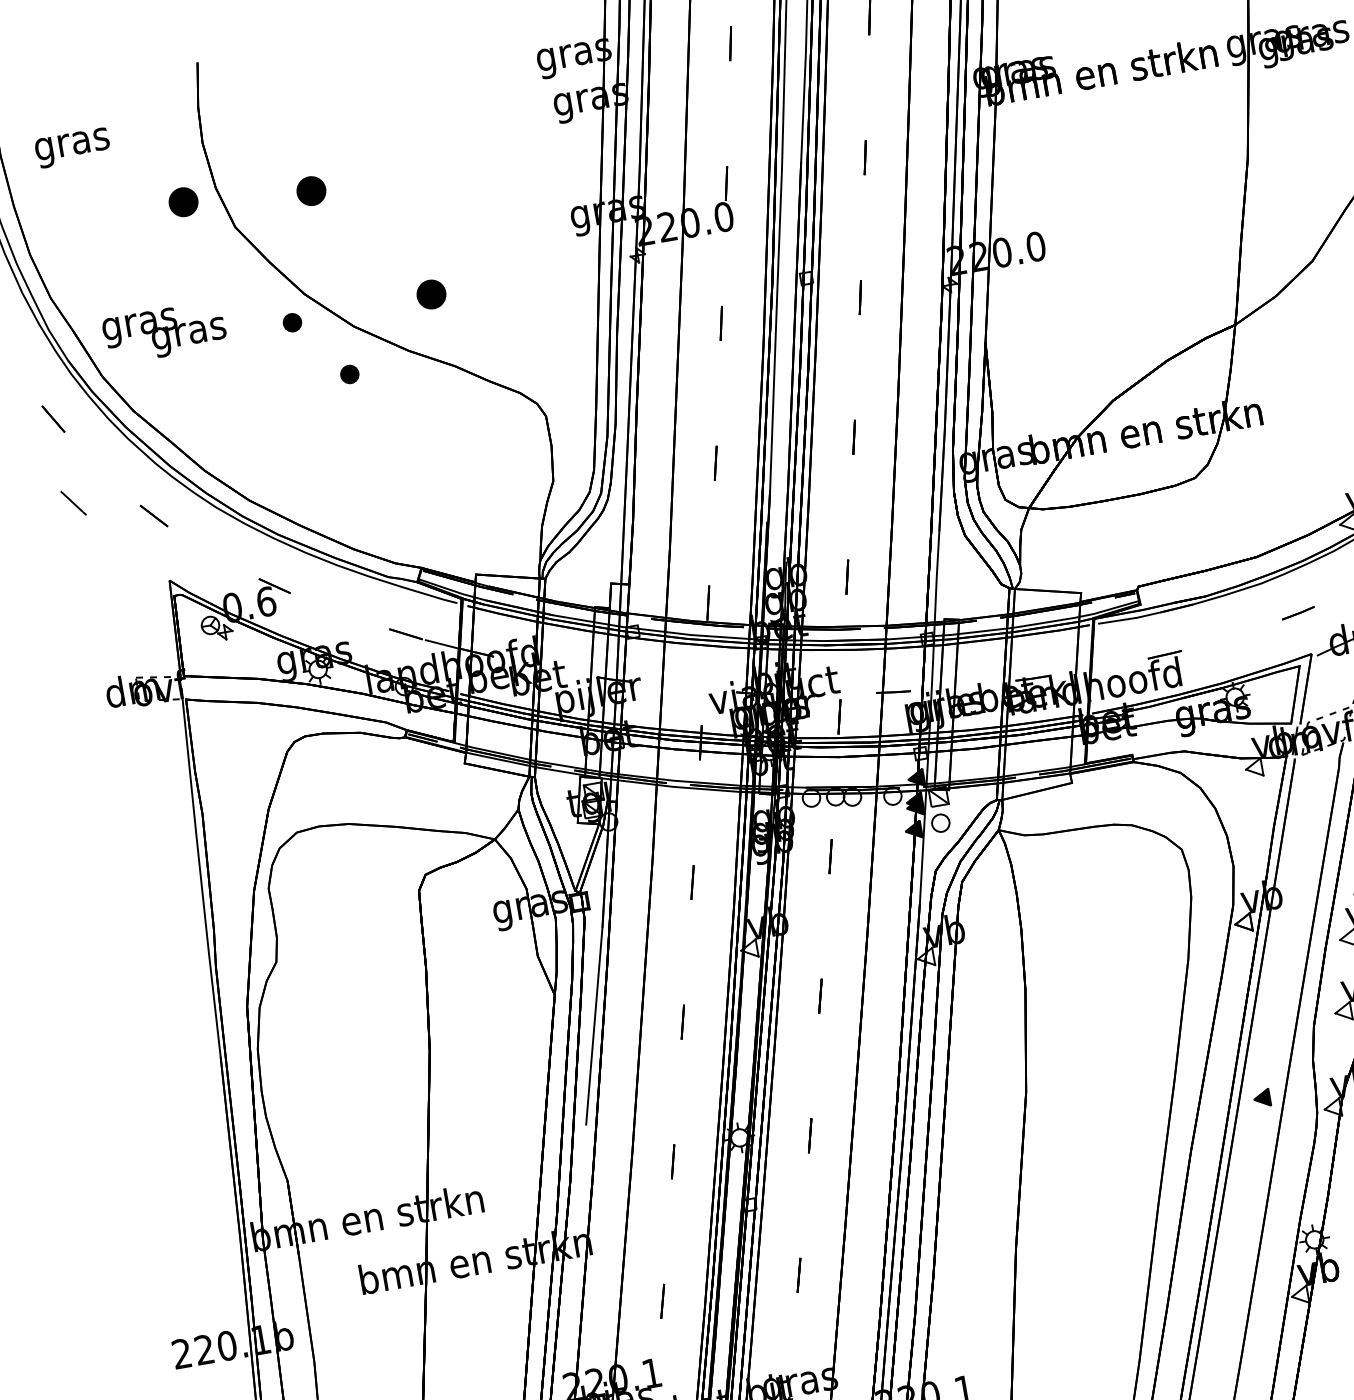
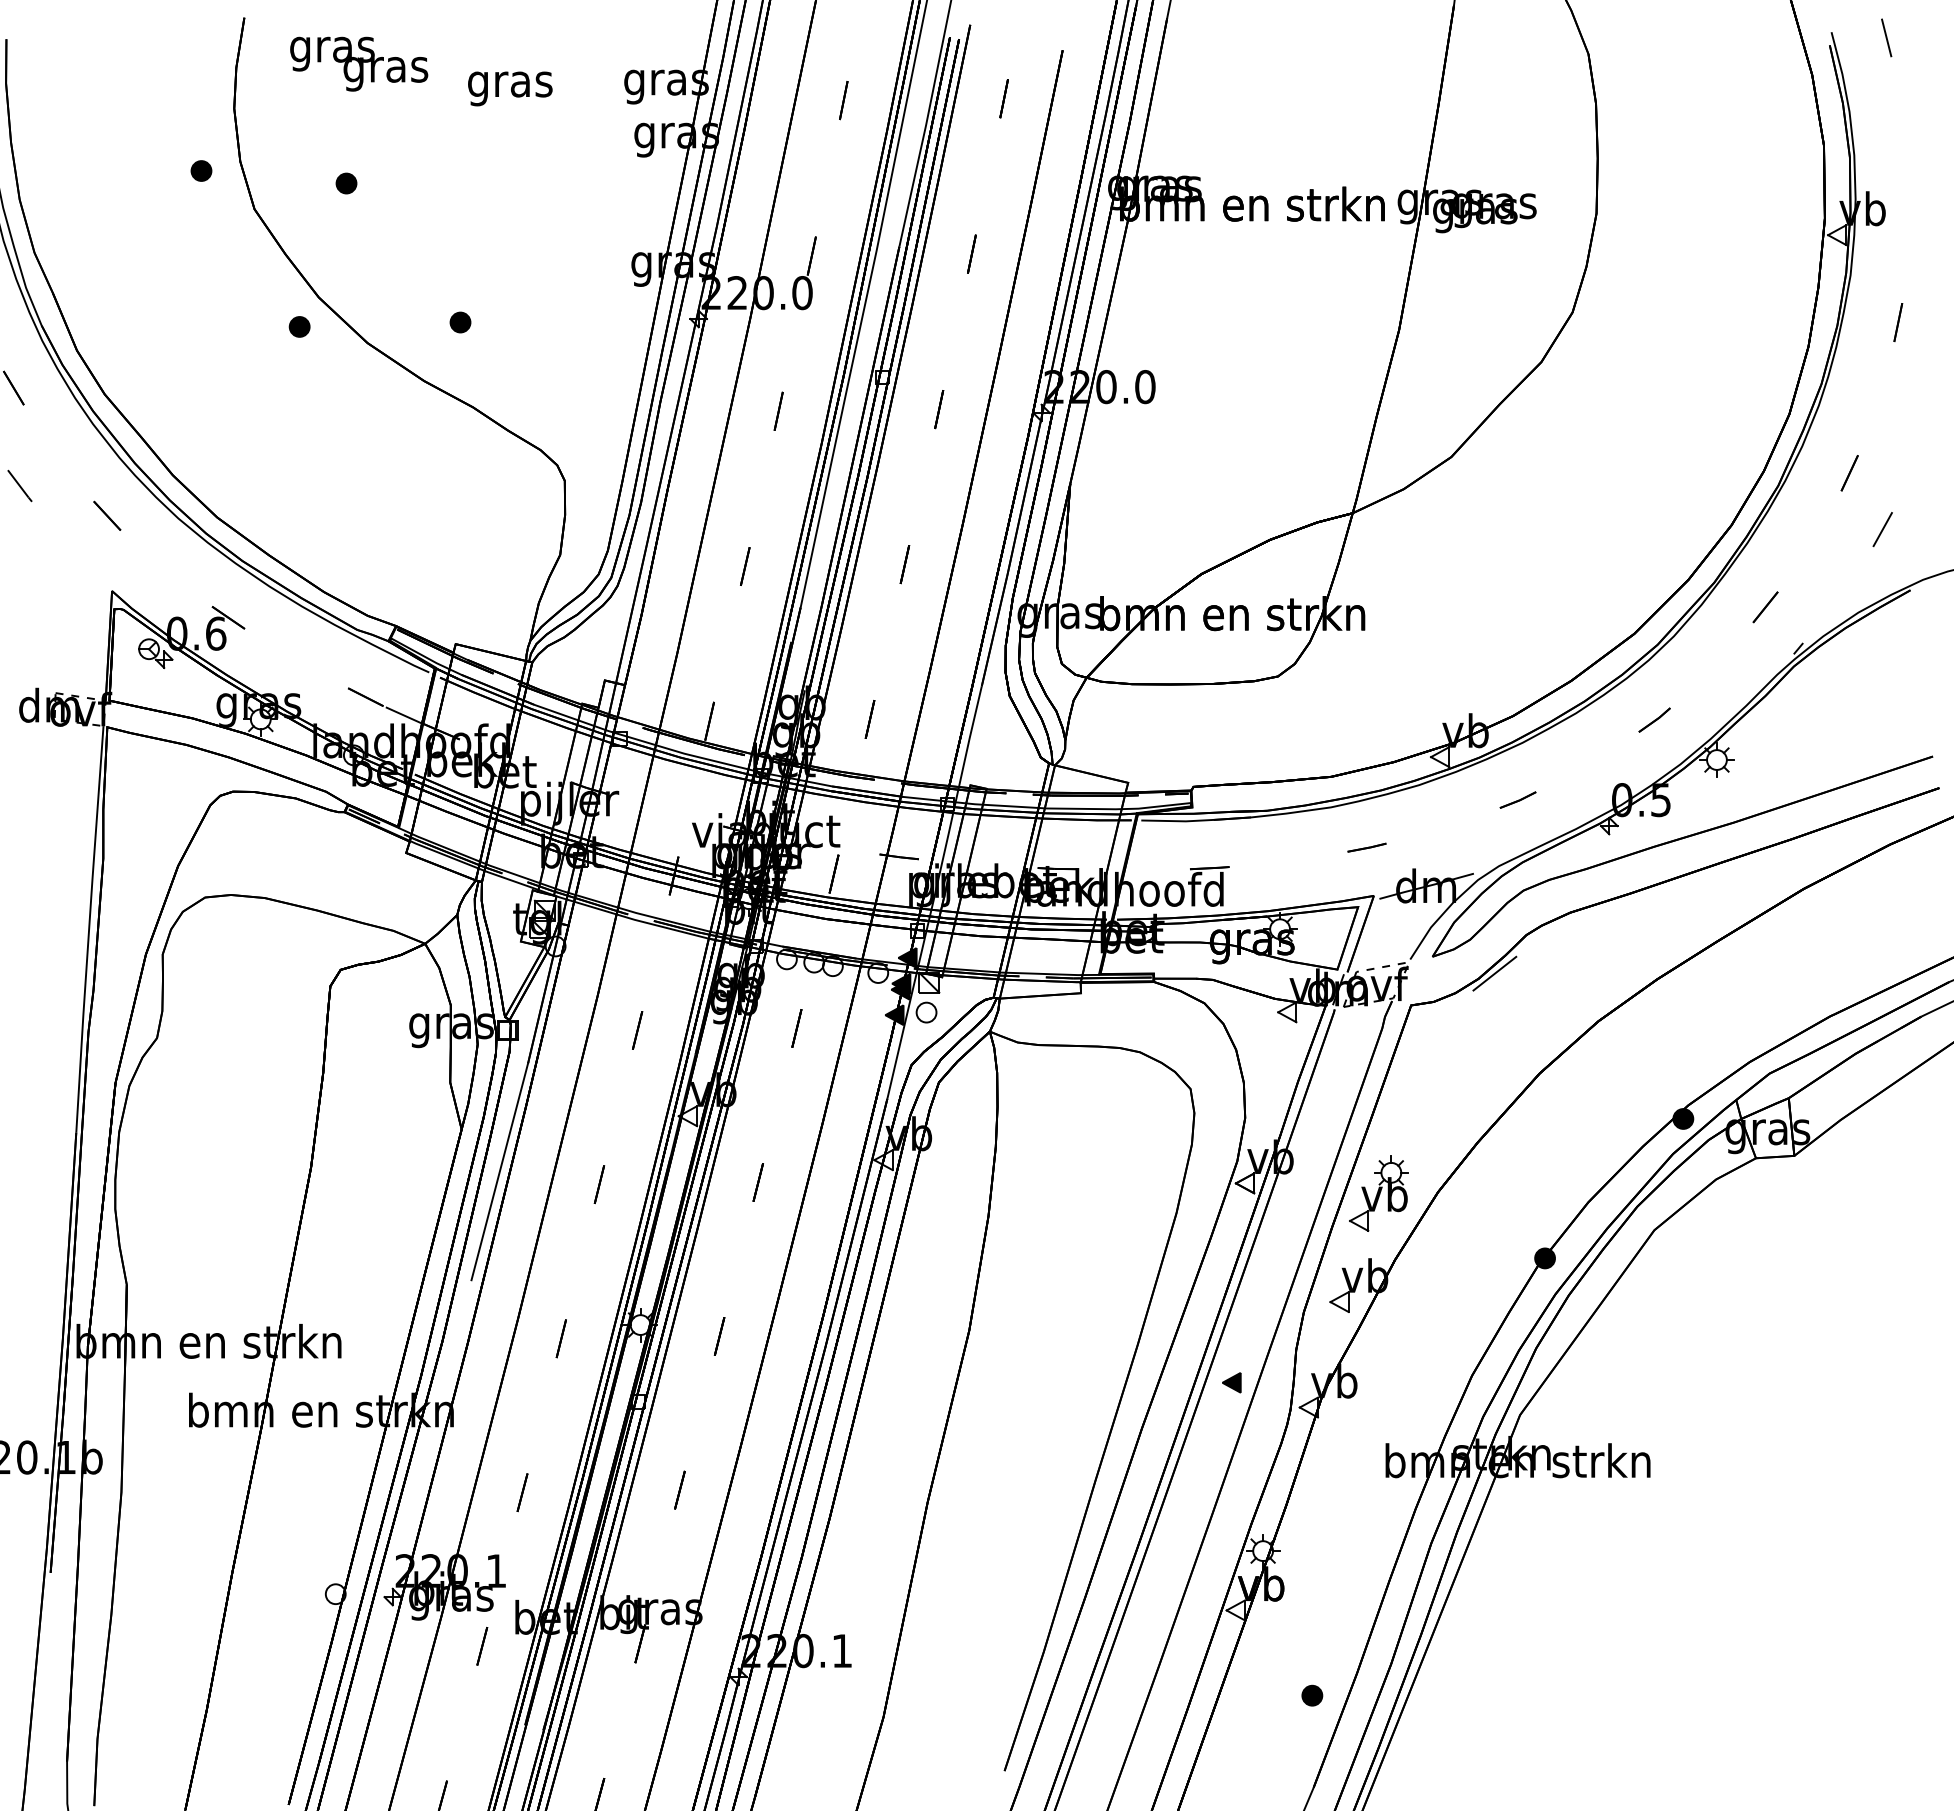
text: (72, 147) -> (510, 88), moved
part: (311, 191) -> (346, 183), size x0.62
part: (183, 201) -> (201, 170), size x0.62
part: (431, 294) -> (460, 322), size x0.62
text: (165, 332) -> (359, 63), moved
part: (349, 374) -> (353, 395), removed

